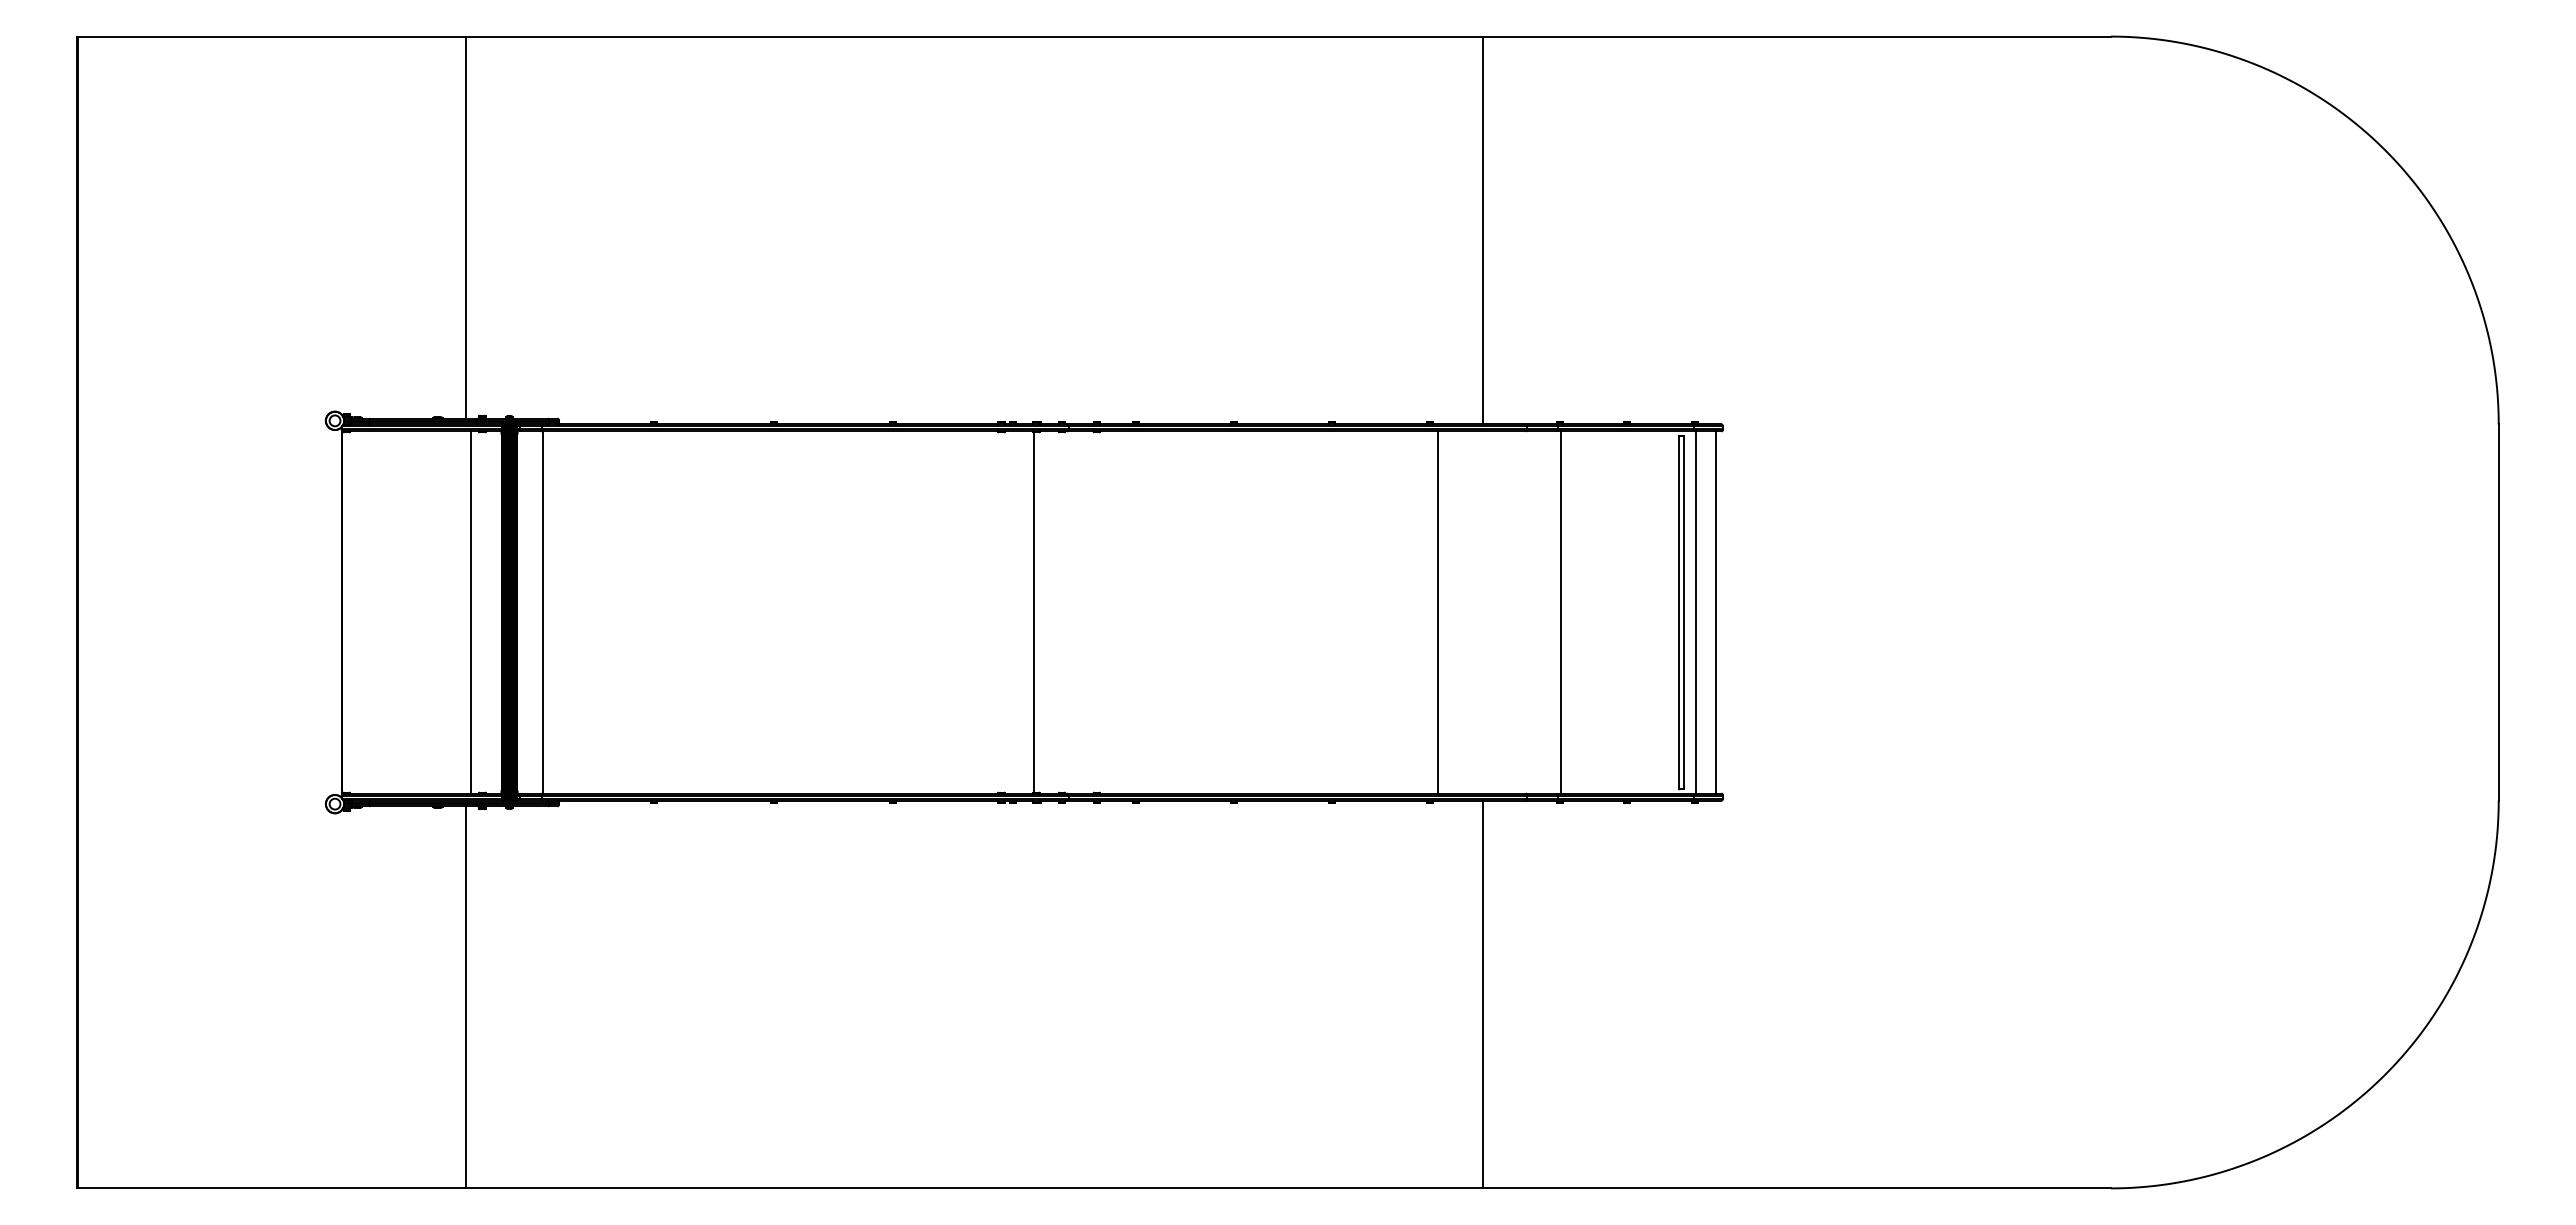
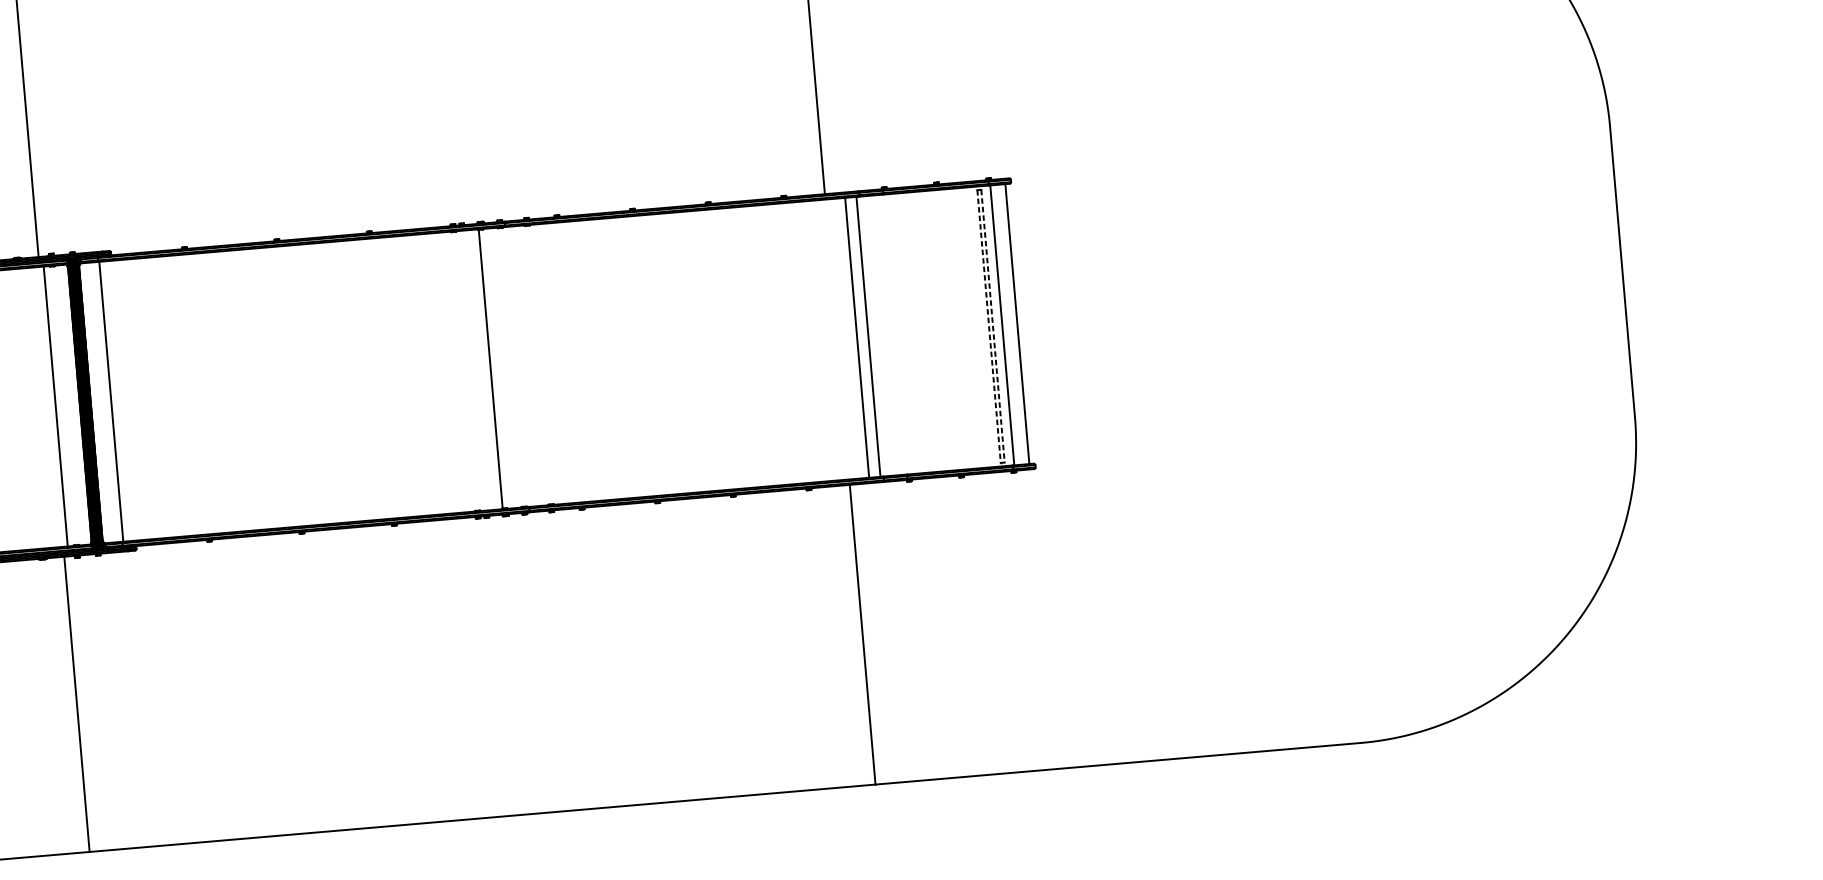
line: (1438, 612) -> (857, 337), moved
line: (1560, 612) -> (868, 336), moved
line: (1678, 612) -> (988, 326), solid -> dashed
line: (1684, 612) -> (993, 326), solid -> dashed

